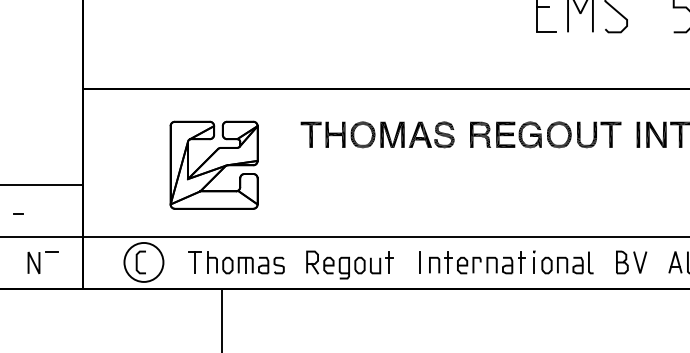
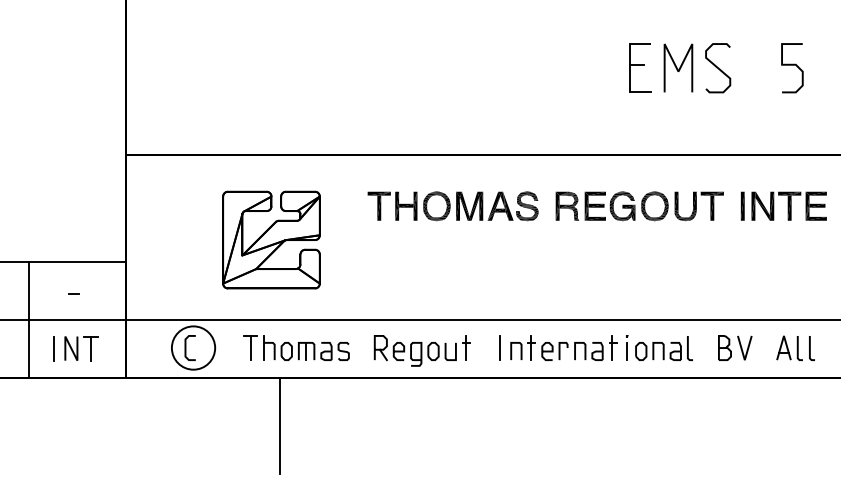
line: (17, 213) -> (73, 293), moved
line: (18, 262) -> (54, 348), added
line: (52, 262) -> (91, 348), added

